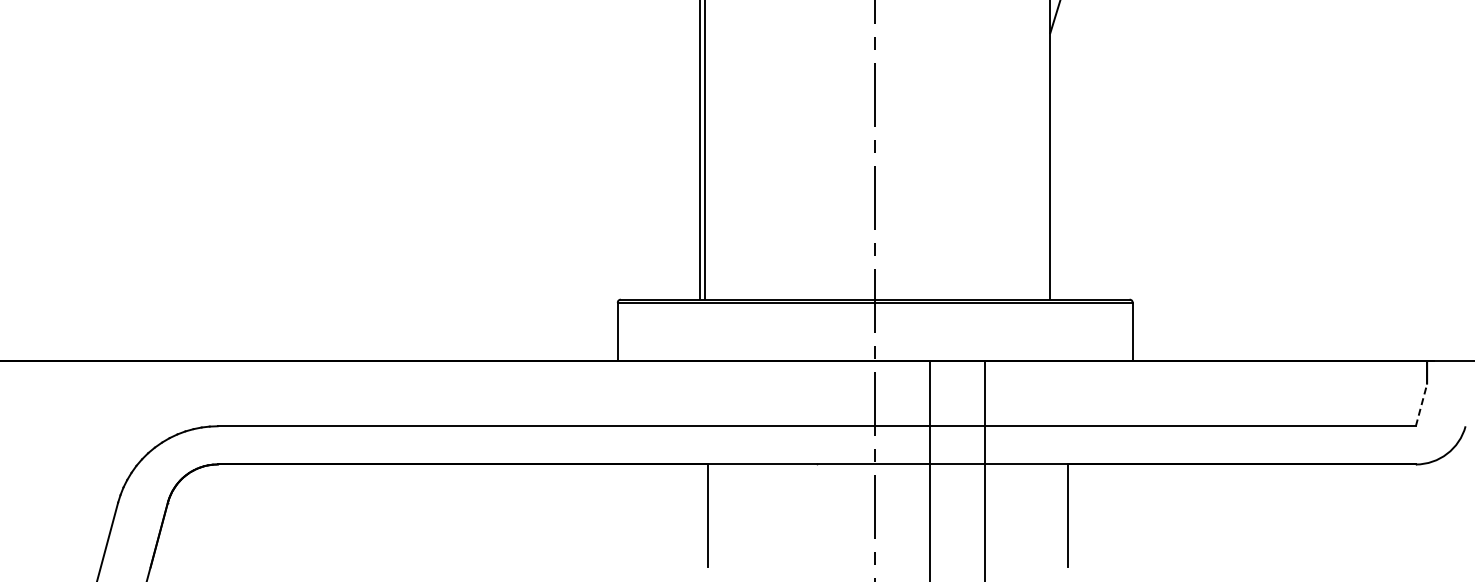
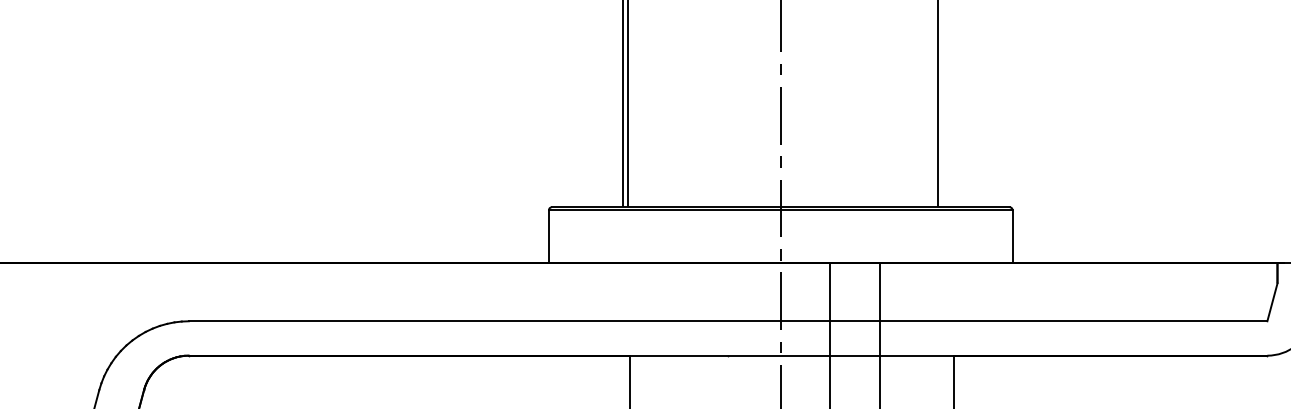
line: (1421, 405) -> (1272, 302), dashed -> solid

